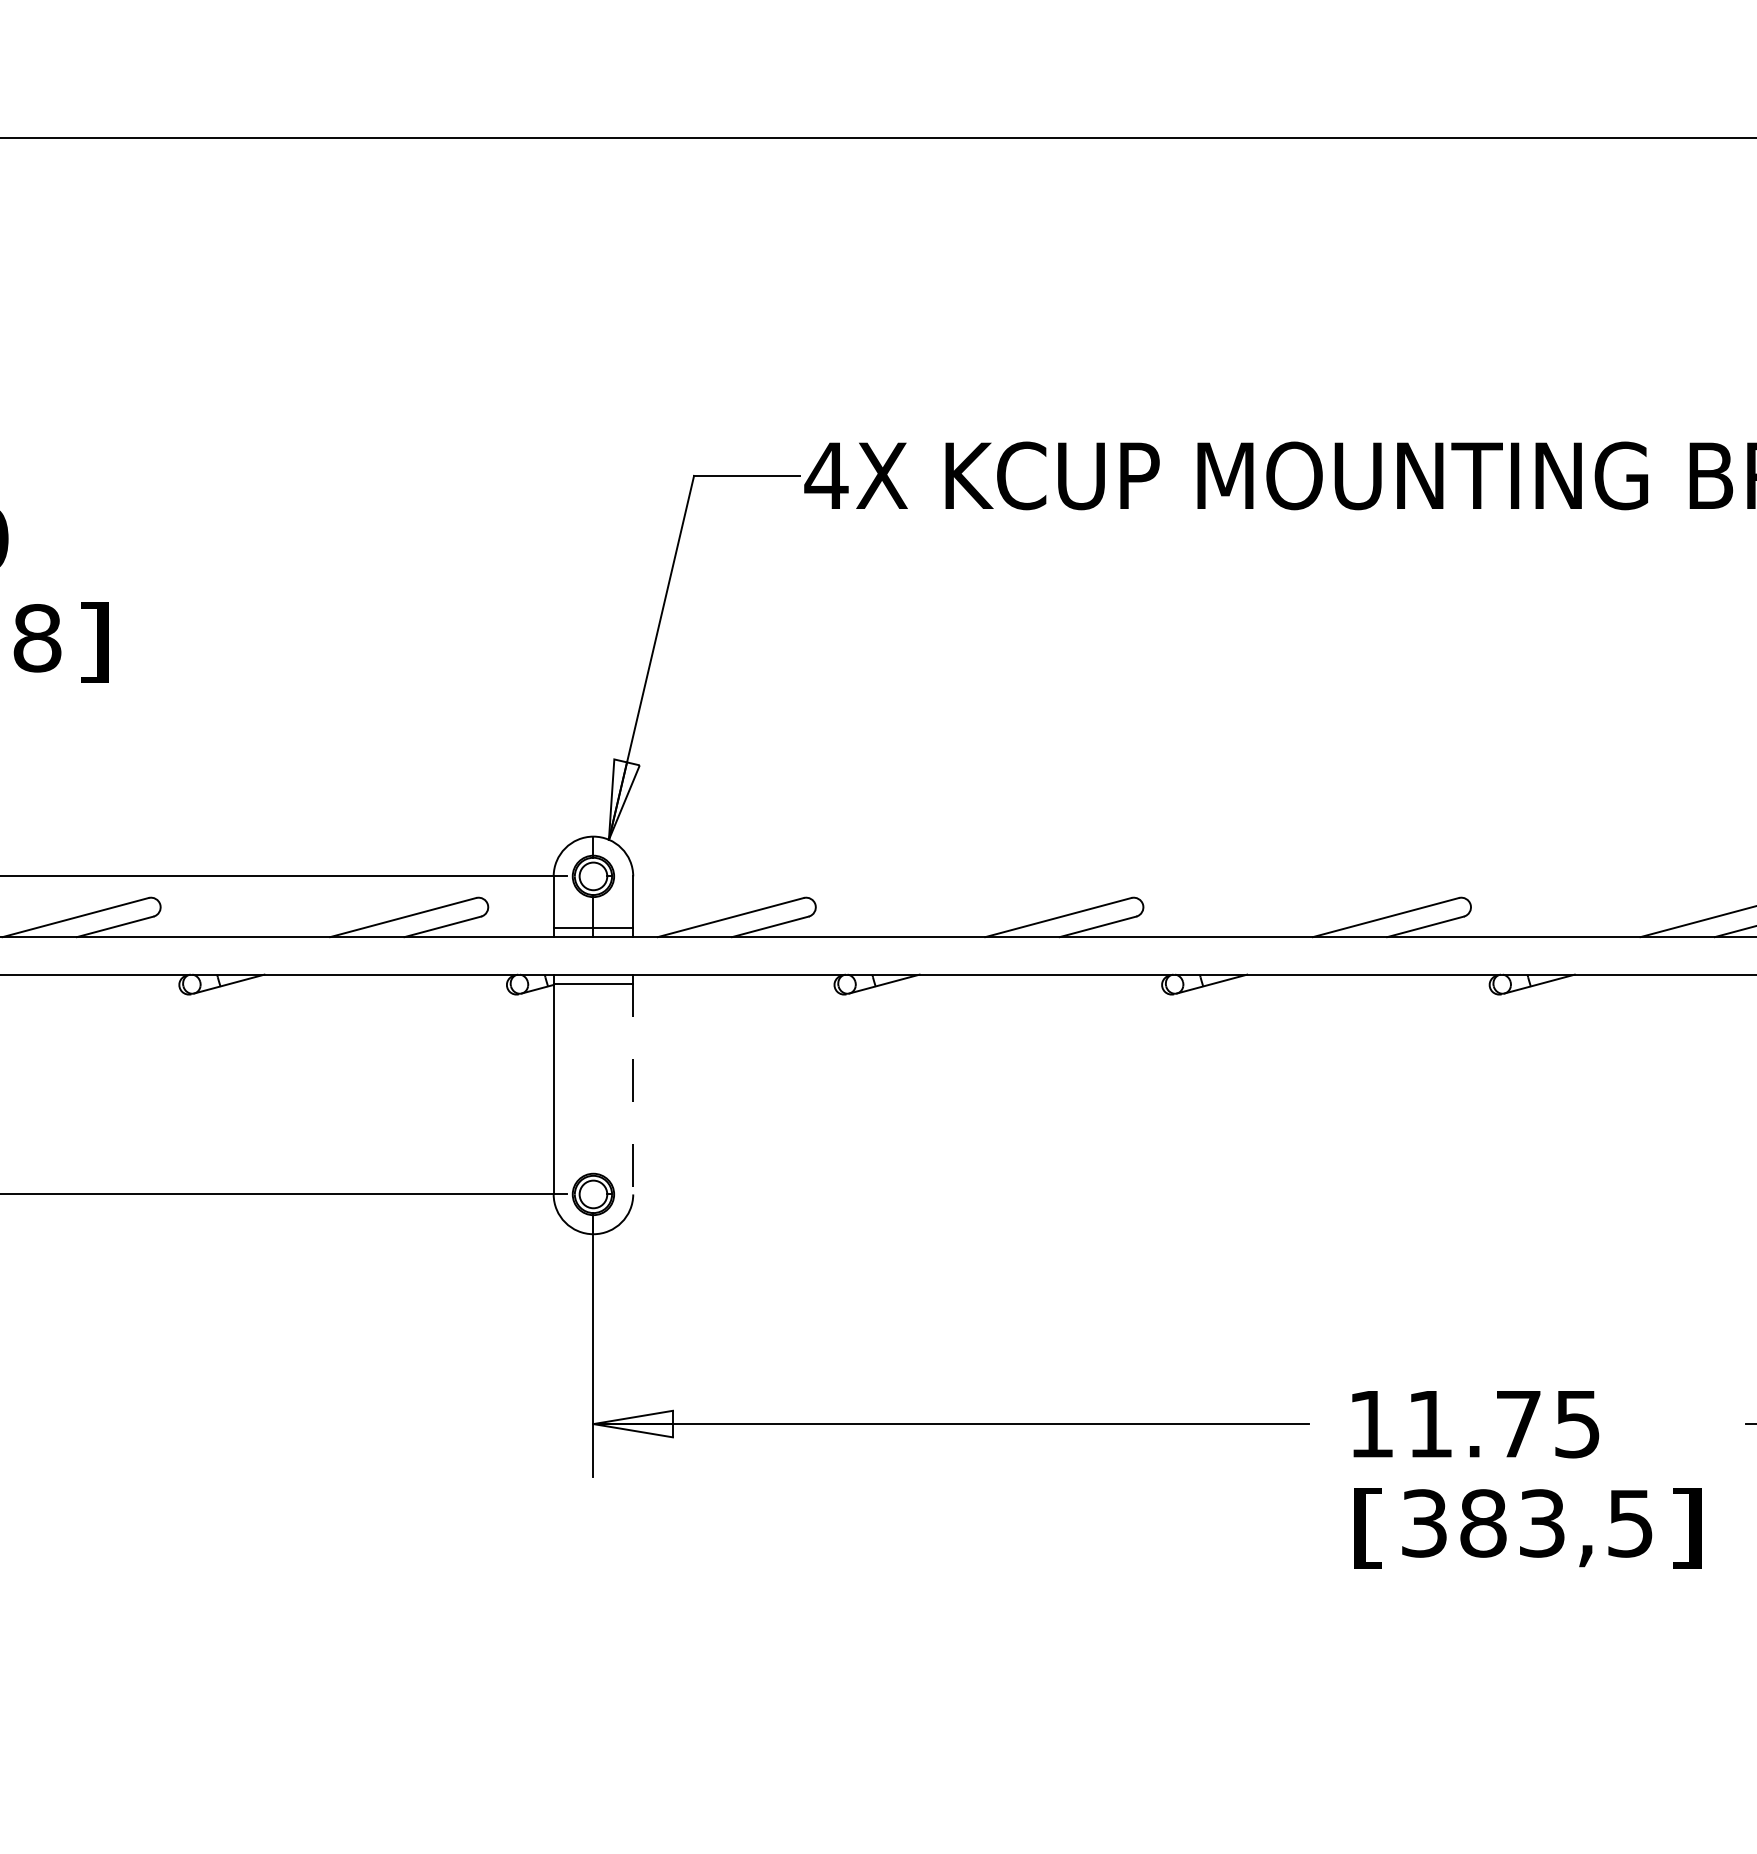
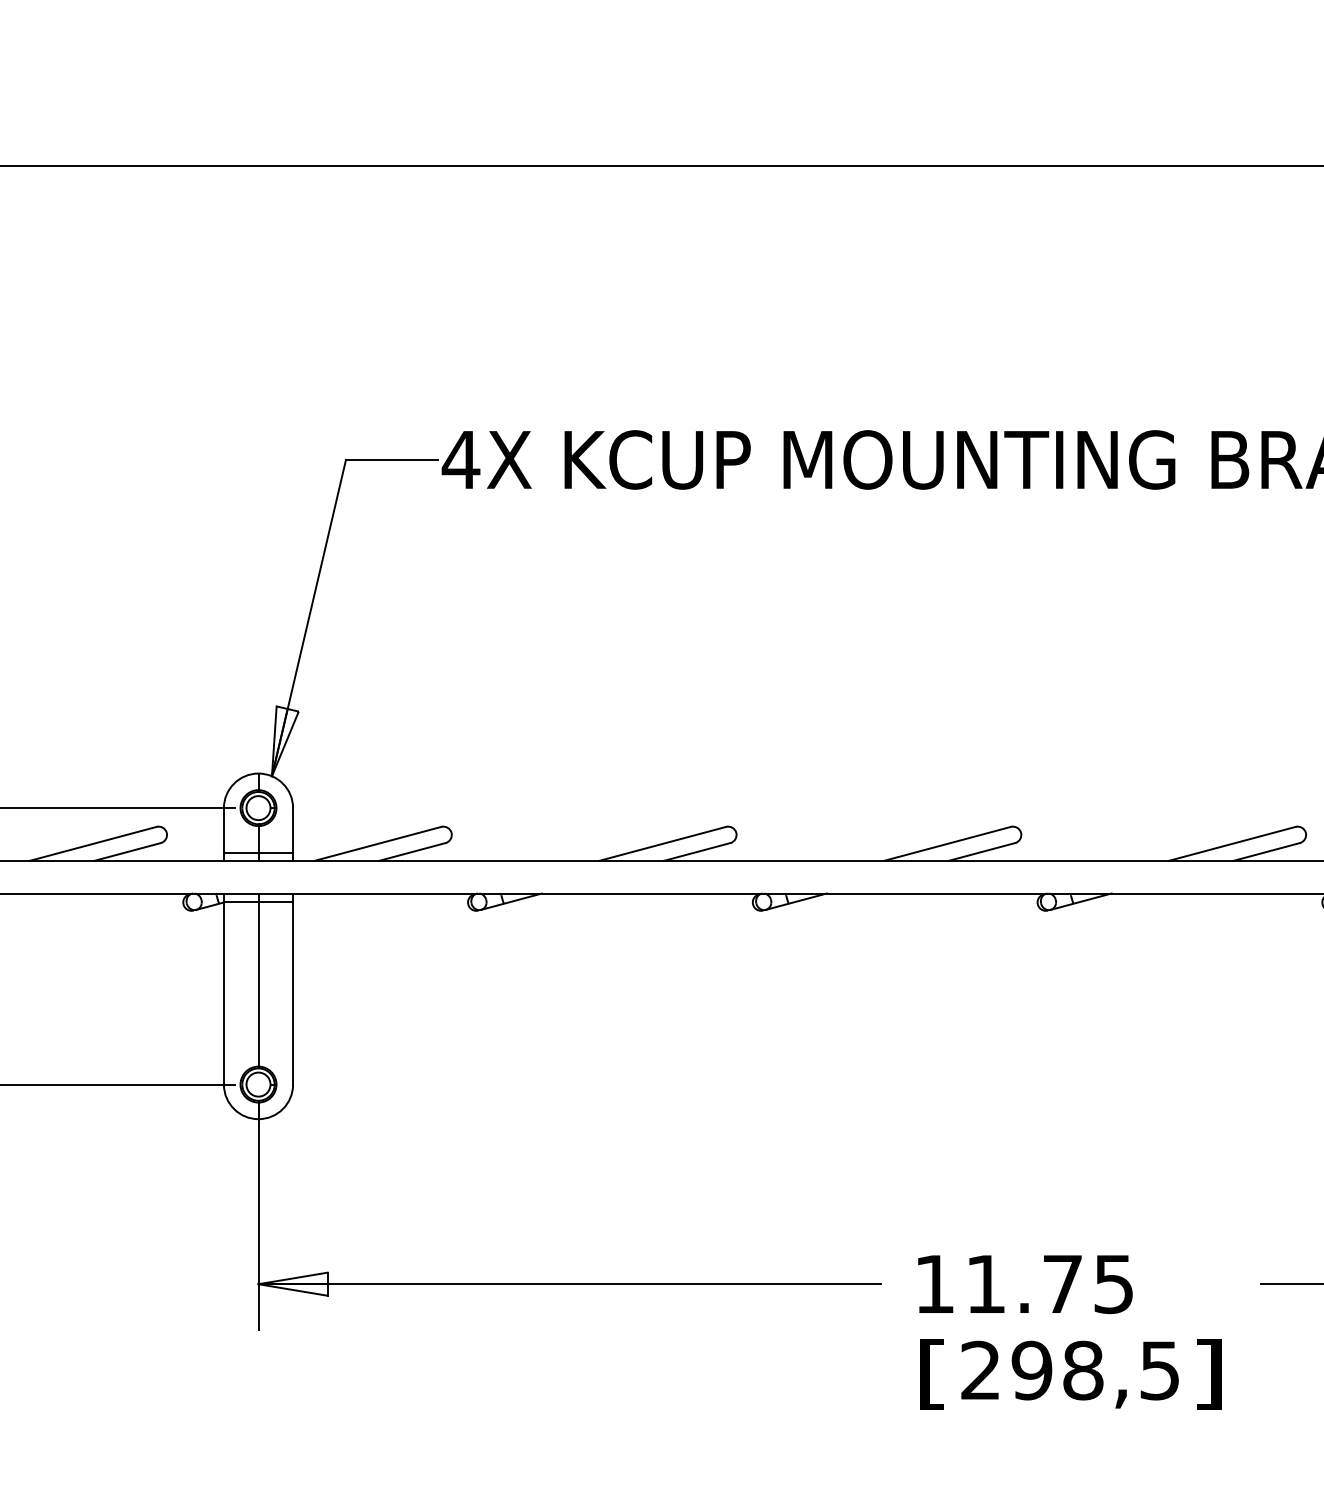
line: (593, 1074) -> (258, 980), added
line: (633, 1084) -> (293, 989), dashed -> solid
text: (1483, 1523) -> (1032, 1370), 383,5 -> 298,5

